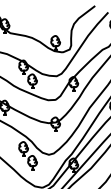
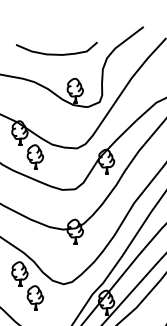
curve: (44, 21) -> (56, 53), added

